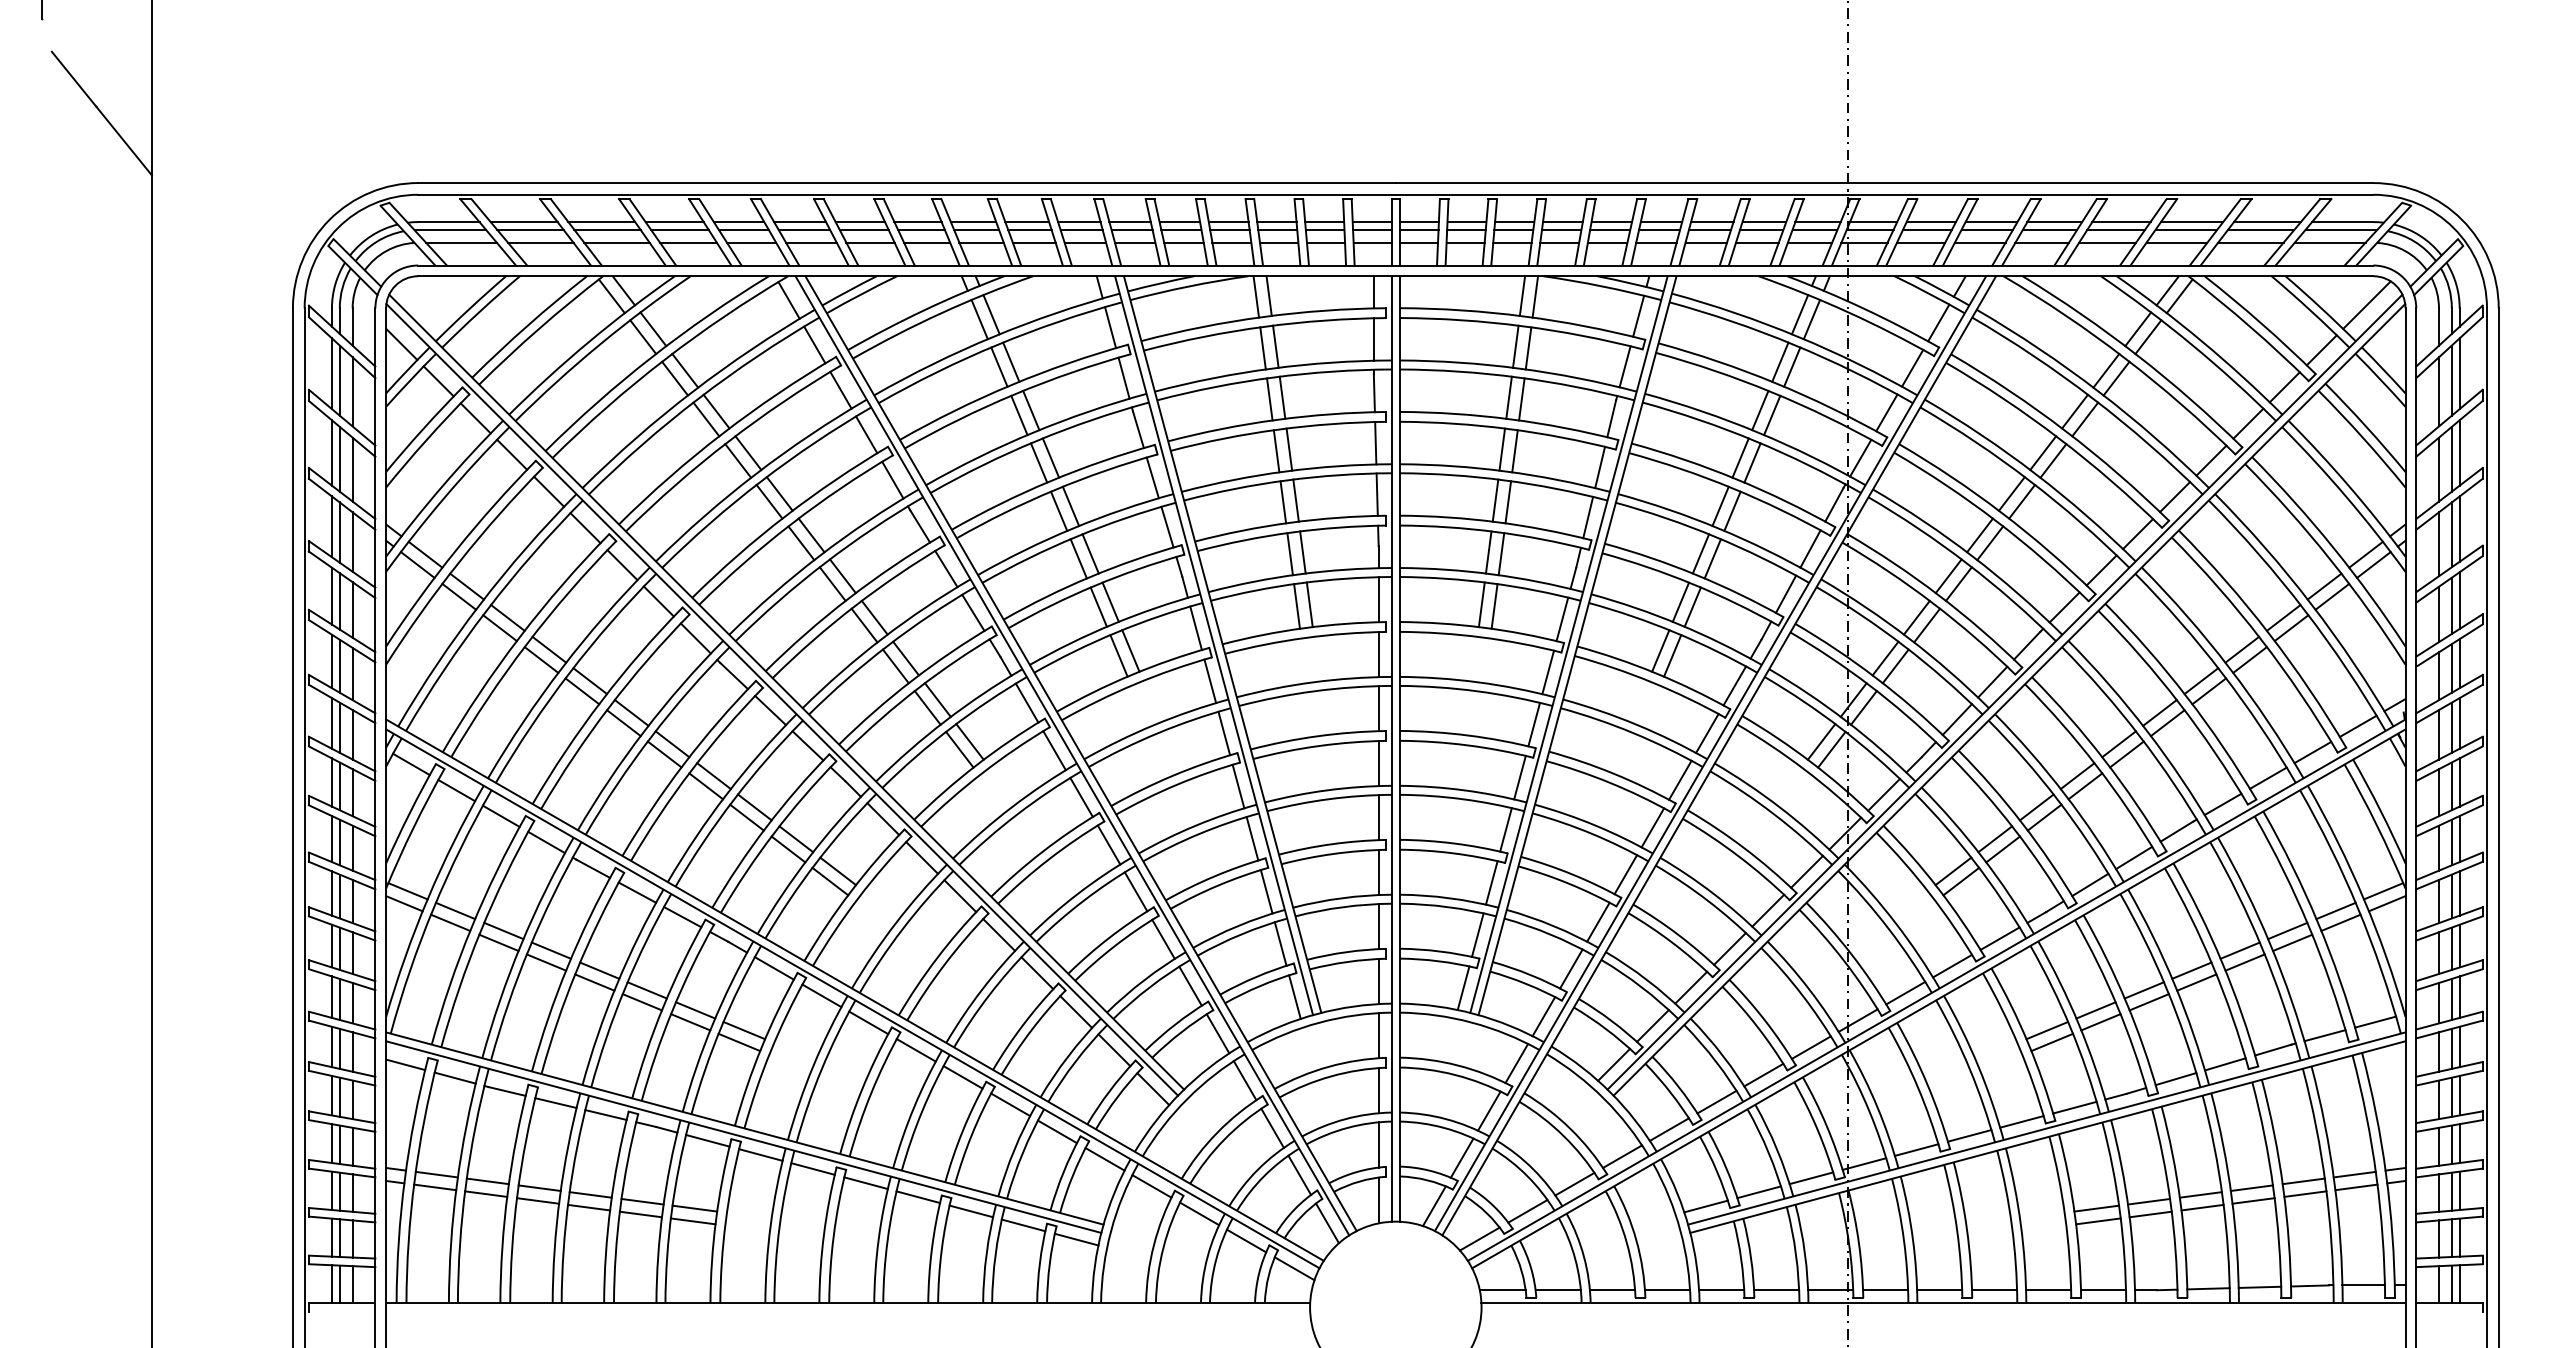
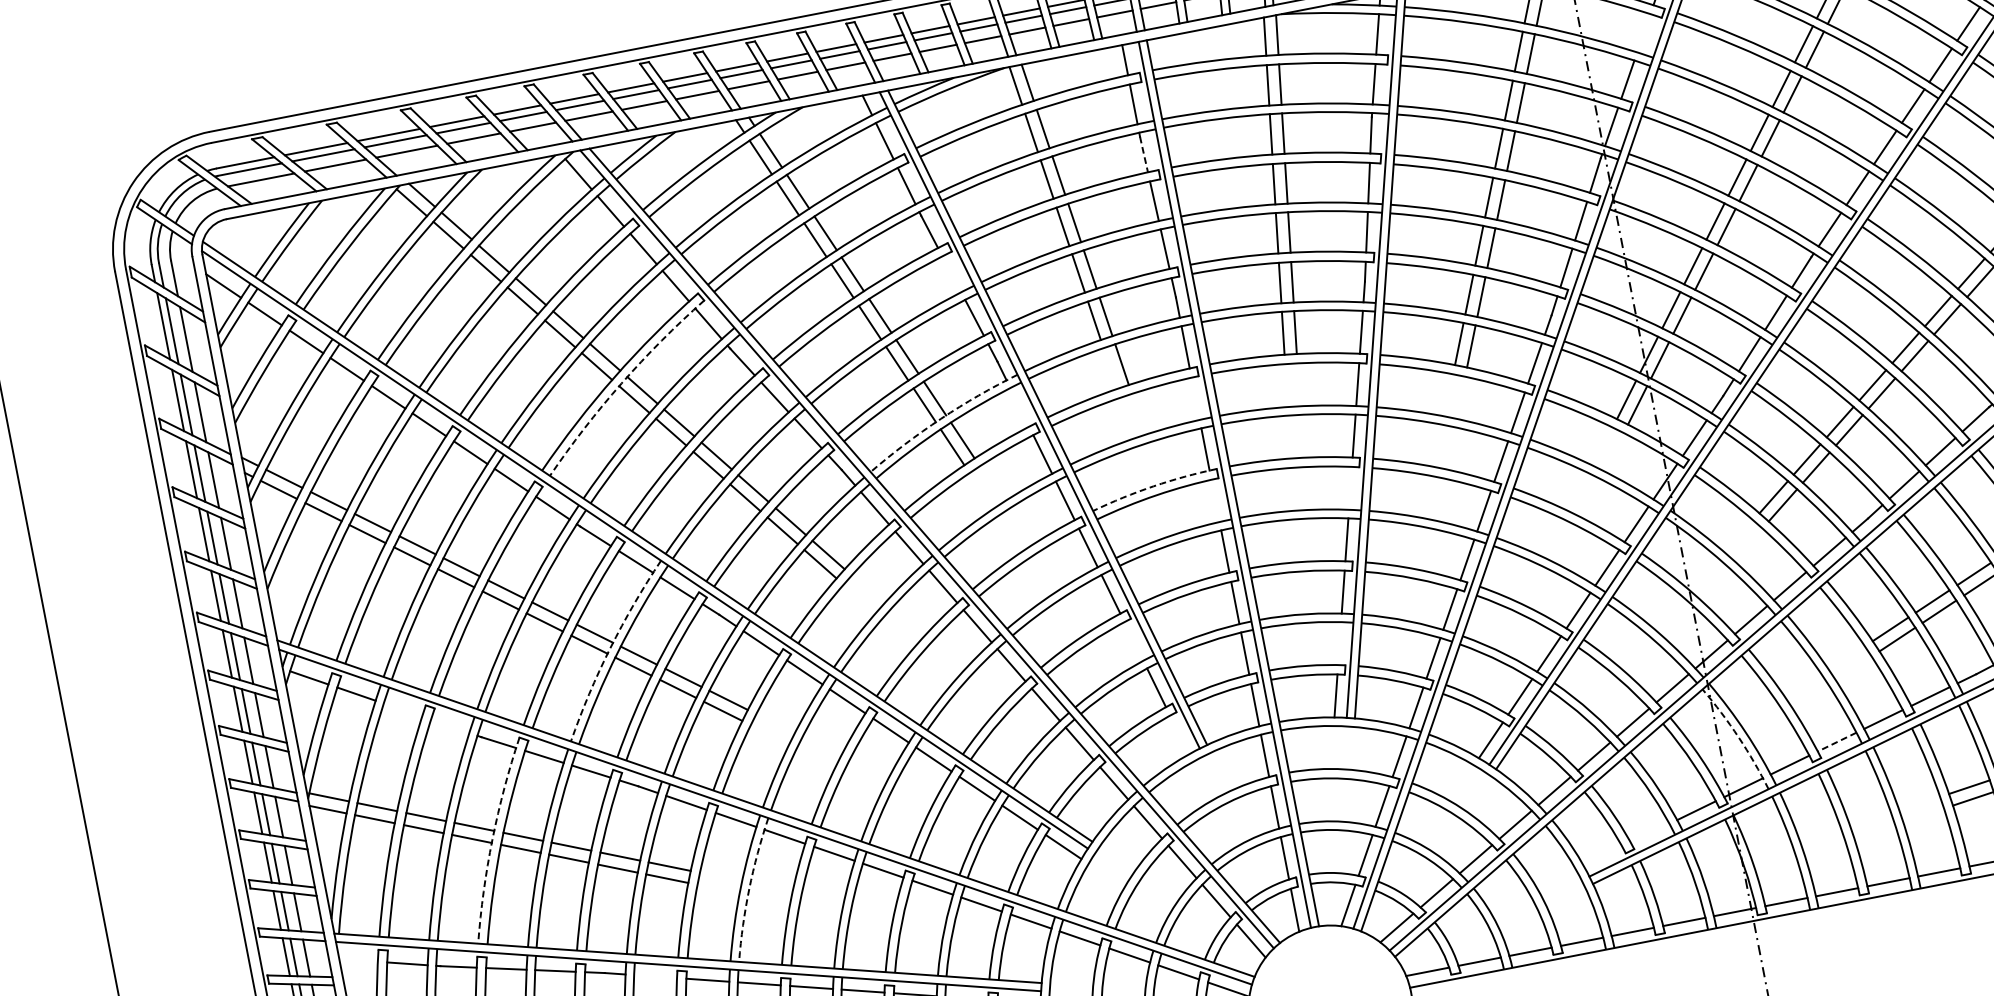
line: (1912, 367) -> (1643, 32), removed
line: (1374, 393) -> (1144, 154), solid -> dashed
line: (1152, 477) -> (951, 274), removed
arc: (791, 524) -> (621, 383), solid -> dashed
line: (1296, 606) -> (1109, 368), removed
arc: (1112, 624) -> (940, 419), solid -> dashed
line: (1195, 628) -> (1019, 407), removed
line: (1378, 654) -> (1195, 398), removed
arc: (1318, 736) -> (1154, 486), solid -> dashed
line: (1378, 763) -> (1215, 500), removed
line: (1519, 777) -> (1350, 488), removed
arc: (726, 794) -> (610, 648), solid -> dashed
line: (500, 815) -> (402, 709), removed
line: (546, 842) -> (450, 726), removed
line: (1266, 891) -> (1133, 641), removed
line: (1477, 934) -> (1339, 643), removed
arc: (567, 967) -> (492, 839), solid -> dashed
line: (1294, 996) -> (1179, 734), removed
line: (405, 1064) -> (358, 960), removed
arc: (821, 1069) -> (749, 889), solid -> dashed
arc: (1869, 1111) -> (1738, 737), solid -> dashed
line: (1969, 1135) -> (1836, 741), solid -> dashed
line: (707, 1140) -> (655, 976), removed
line: (1758, 1192) -> (1649, 833), removed
line: (1705, 1206) -> (1602, 856), removed

